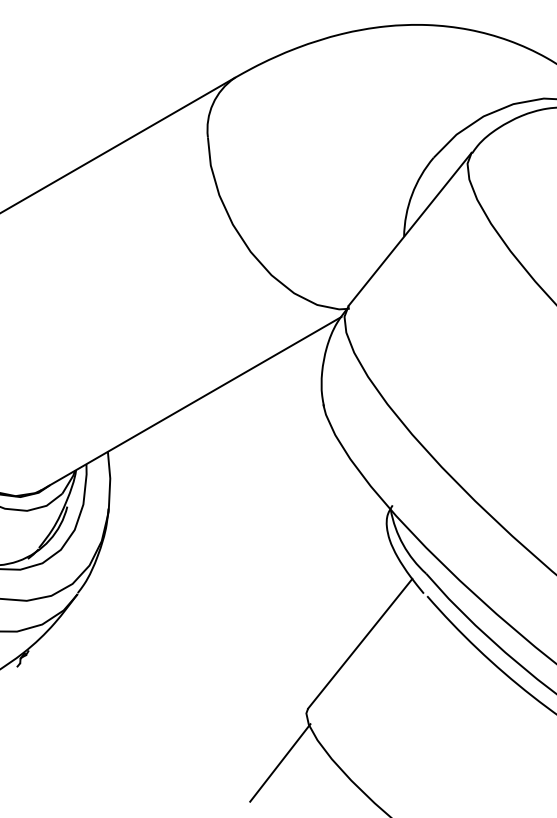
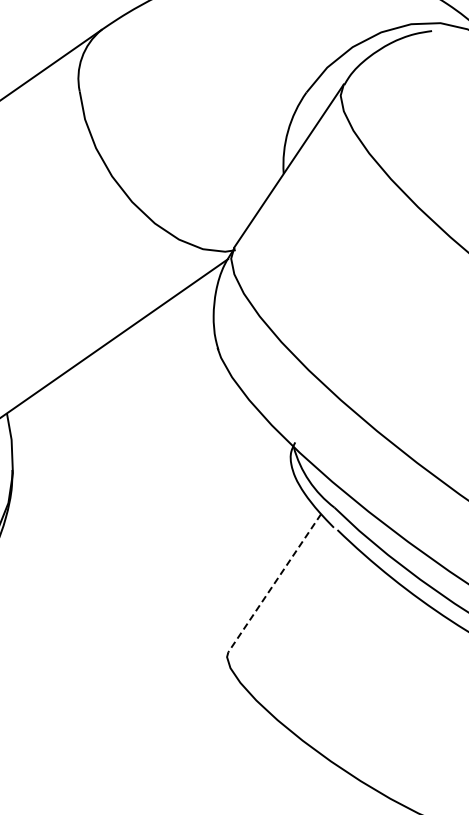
line: (359, 644) -> (274, 583), solid -> dashed
line: (280, 762) -> (205, 708), removed

